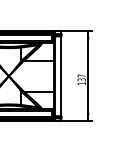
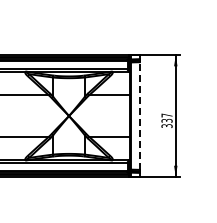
line: (61, 76) -> (139, 116), solid -> dashed
text: (81, 84) -> (166, 126), 137 -> 337

